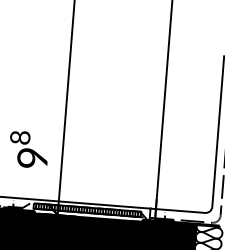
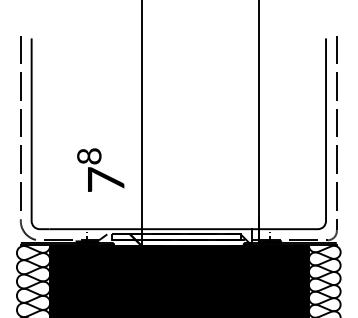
text: (32, 157) -> (105, 179), 9 -> 7
hatch: (88, 209) -> (177, 236), removed

